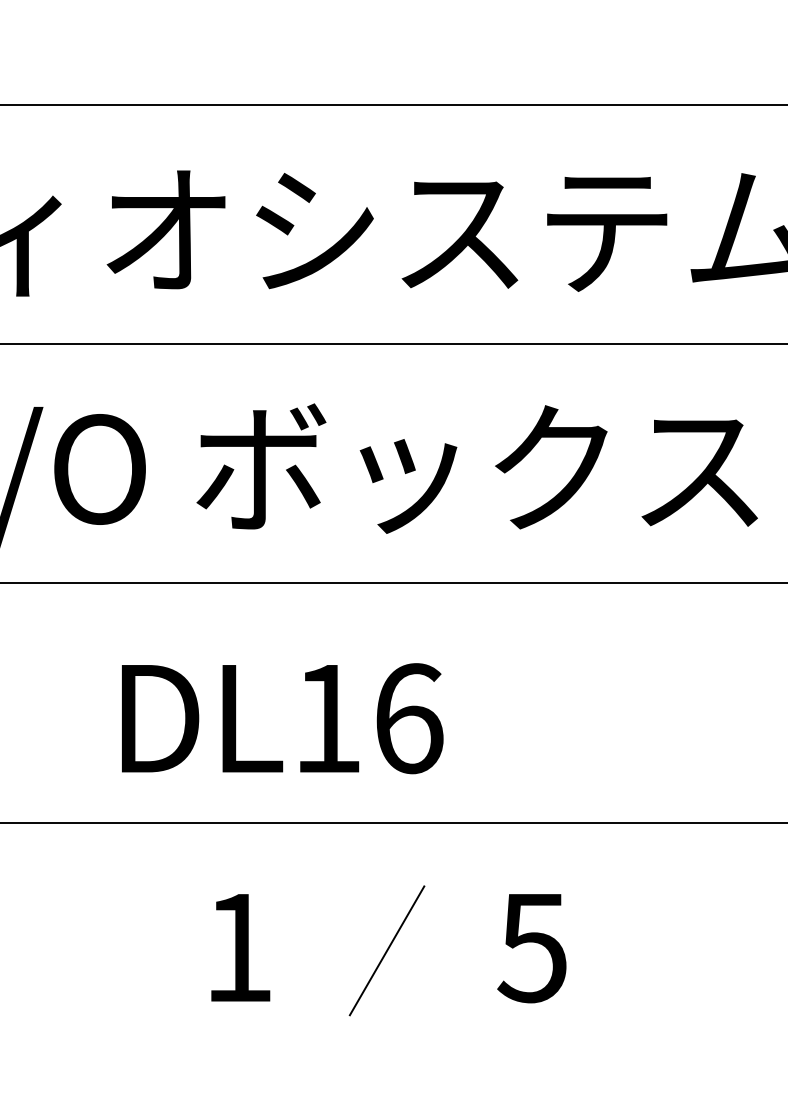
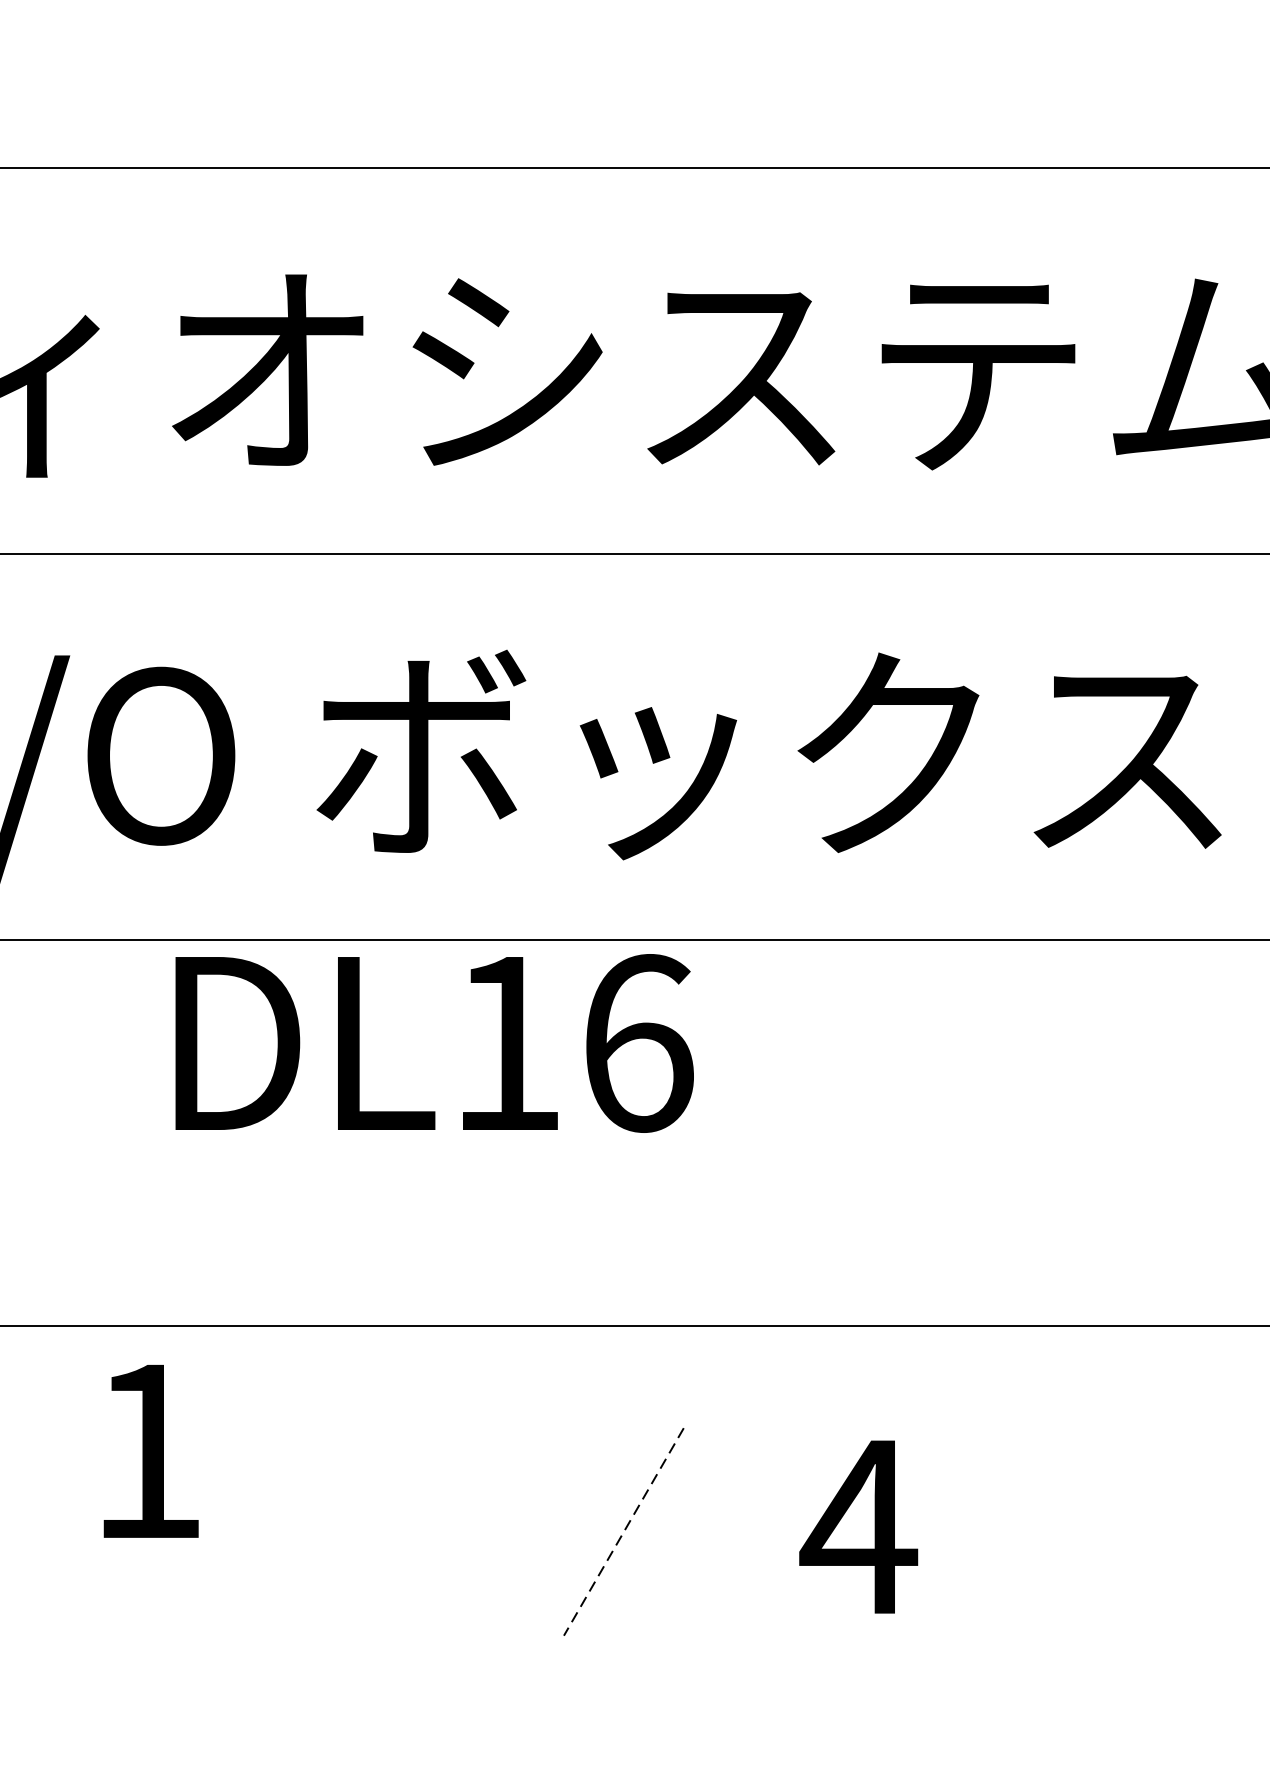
text: (282, 718) -> (434, 1043), moved
text: (240, 947) -> (150, 1450), moved
text: (532, 948) -> (858, 1528), 5 -> 4
line: (386, 951) -> (622, 1533), solid -> dashed

